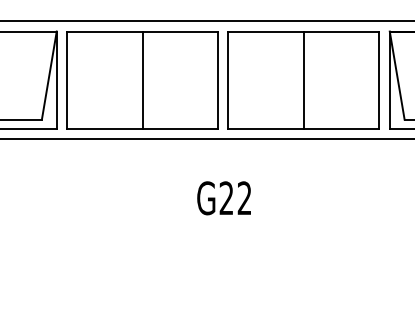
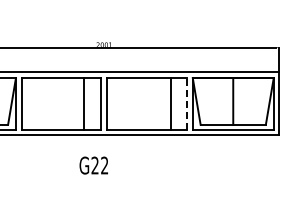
line: (142, 79) -> (83, 103), moved
line: (304, 79) -> (171, 103), moved
line: (379, 79) -> (187, 103), solid -> dashed
text: (223, 198) -> (93, 165), moved

